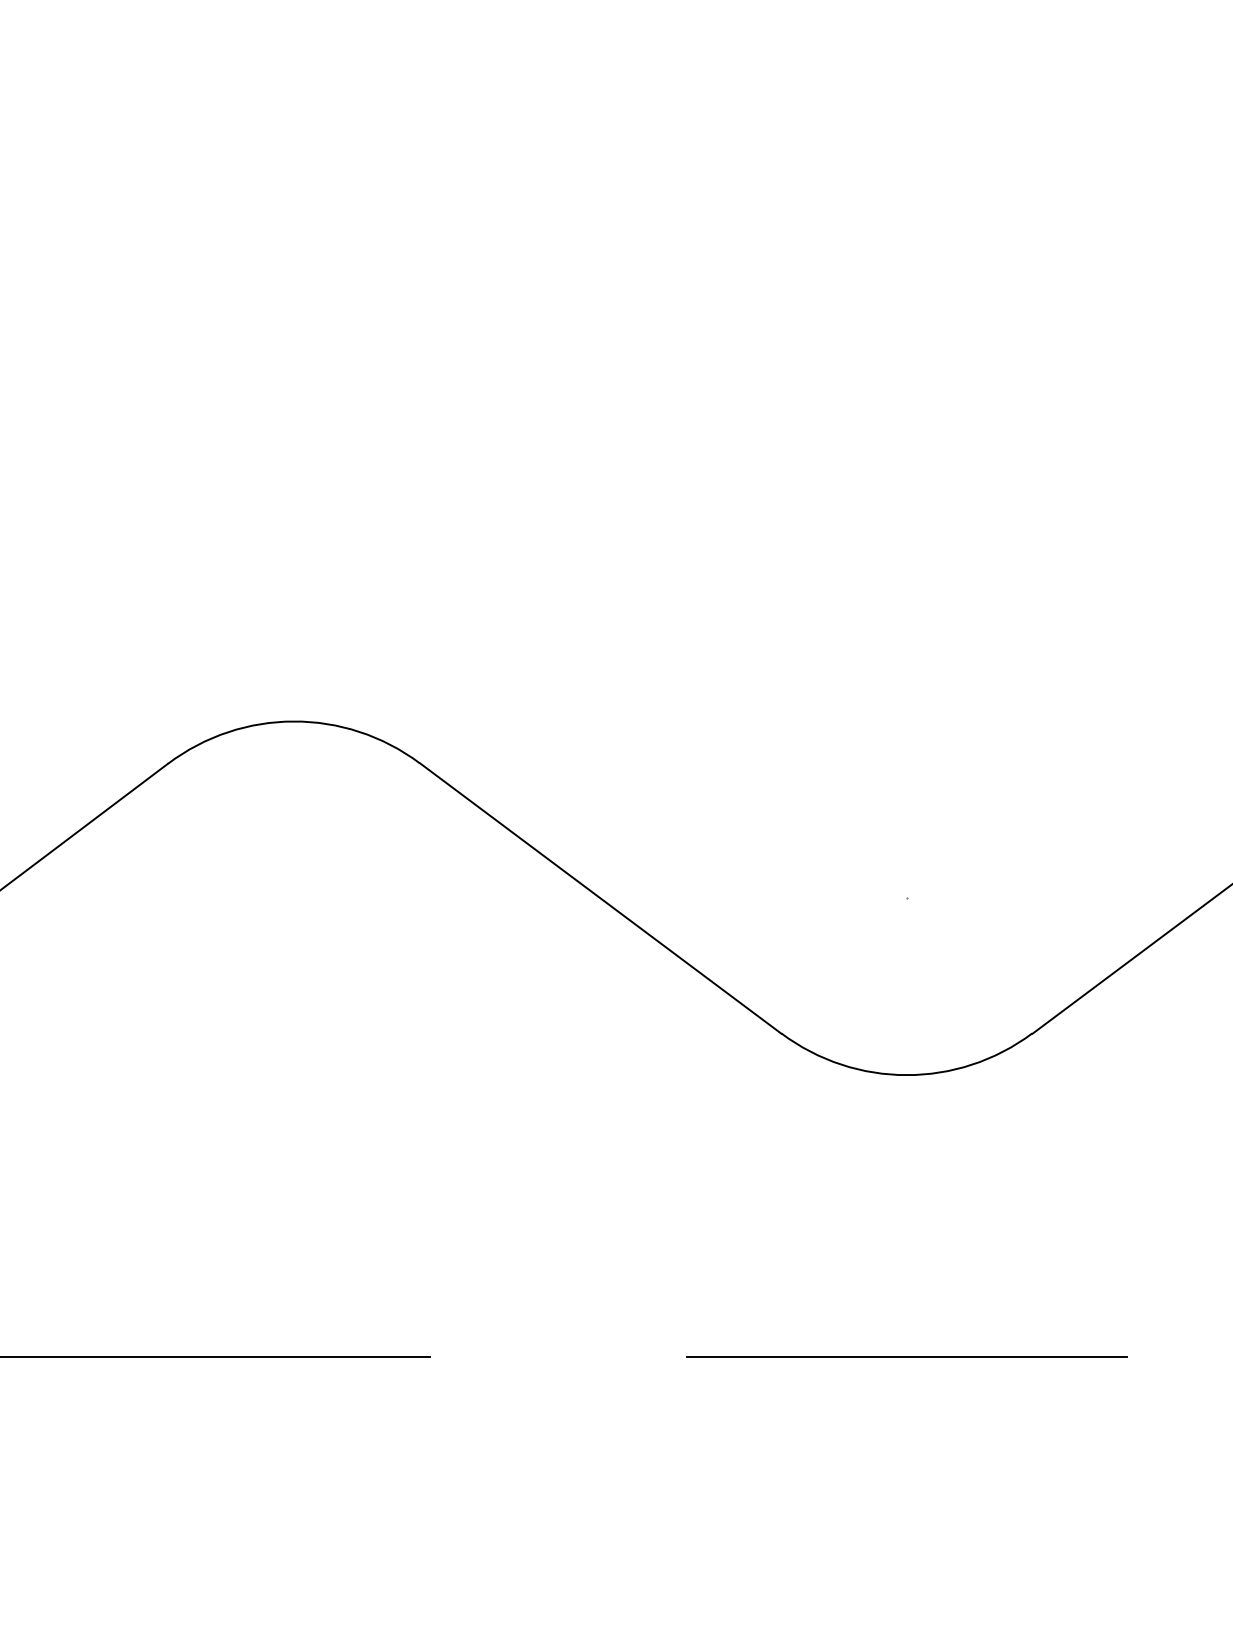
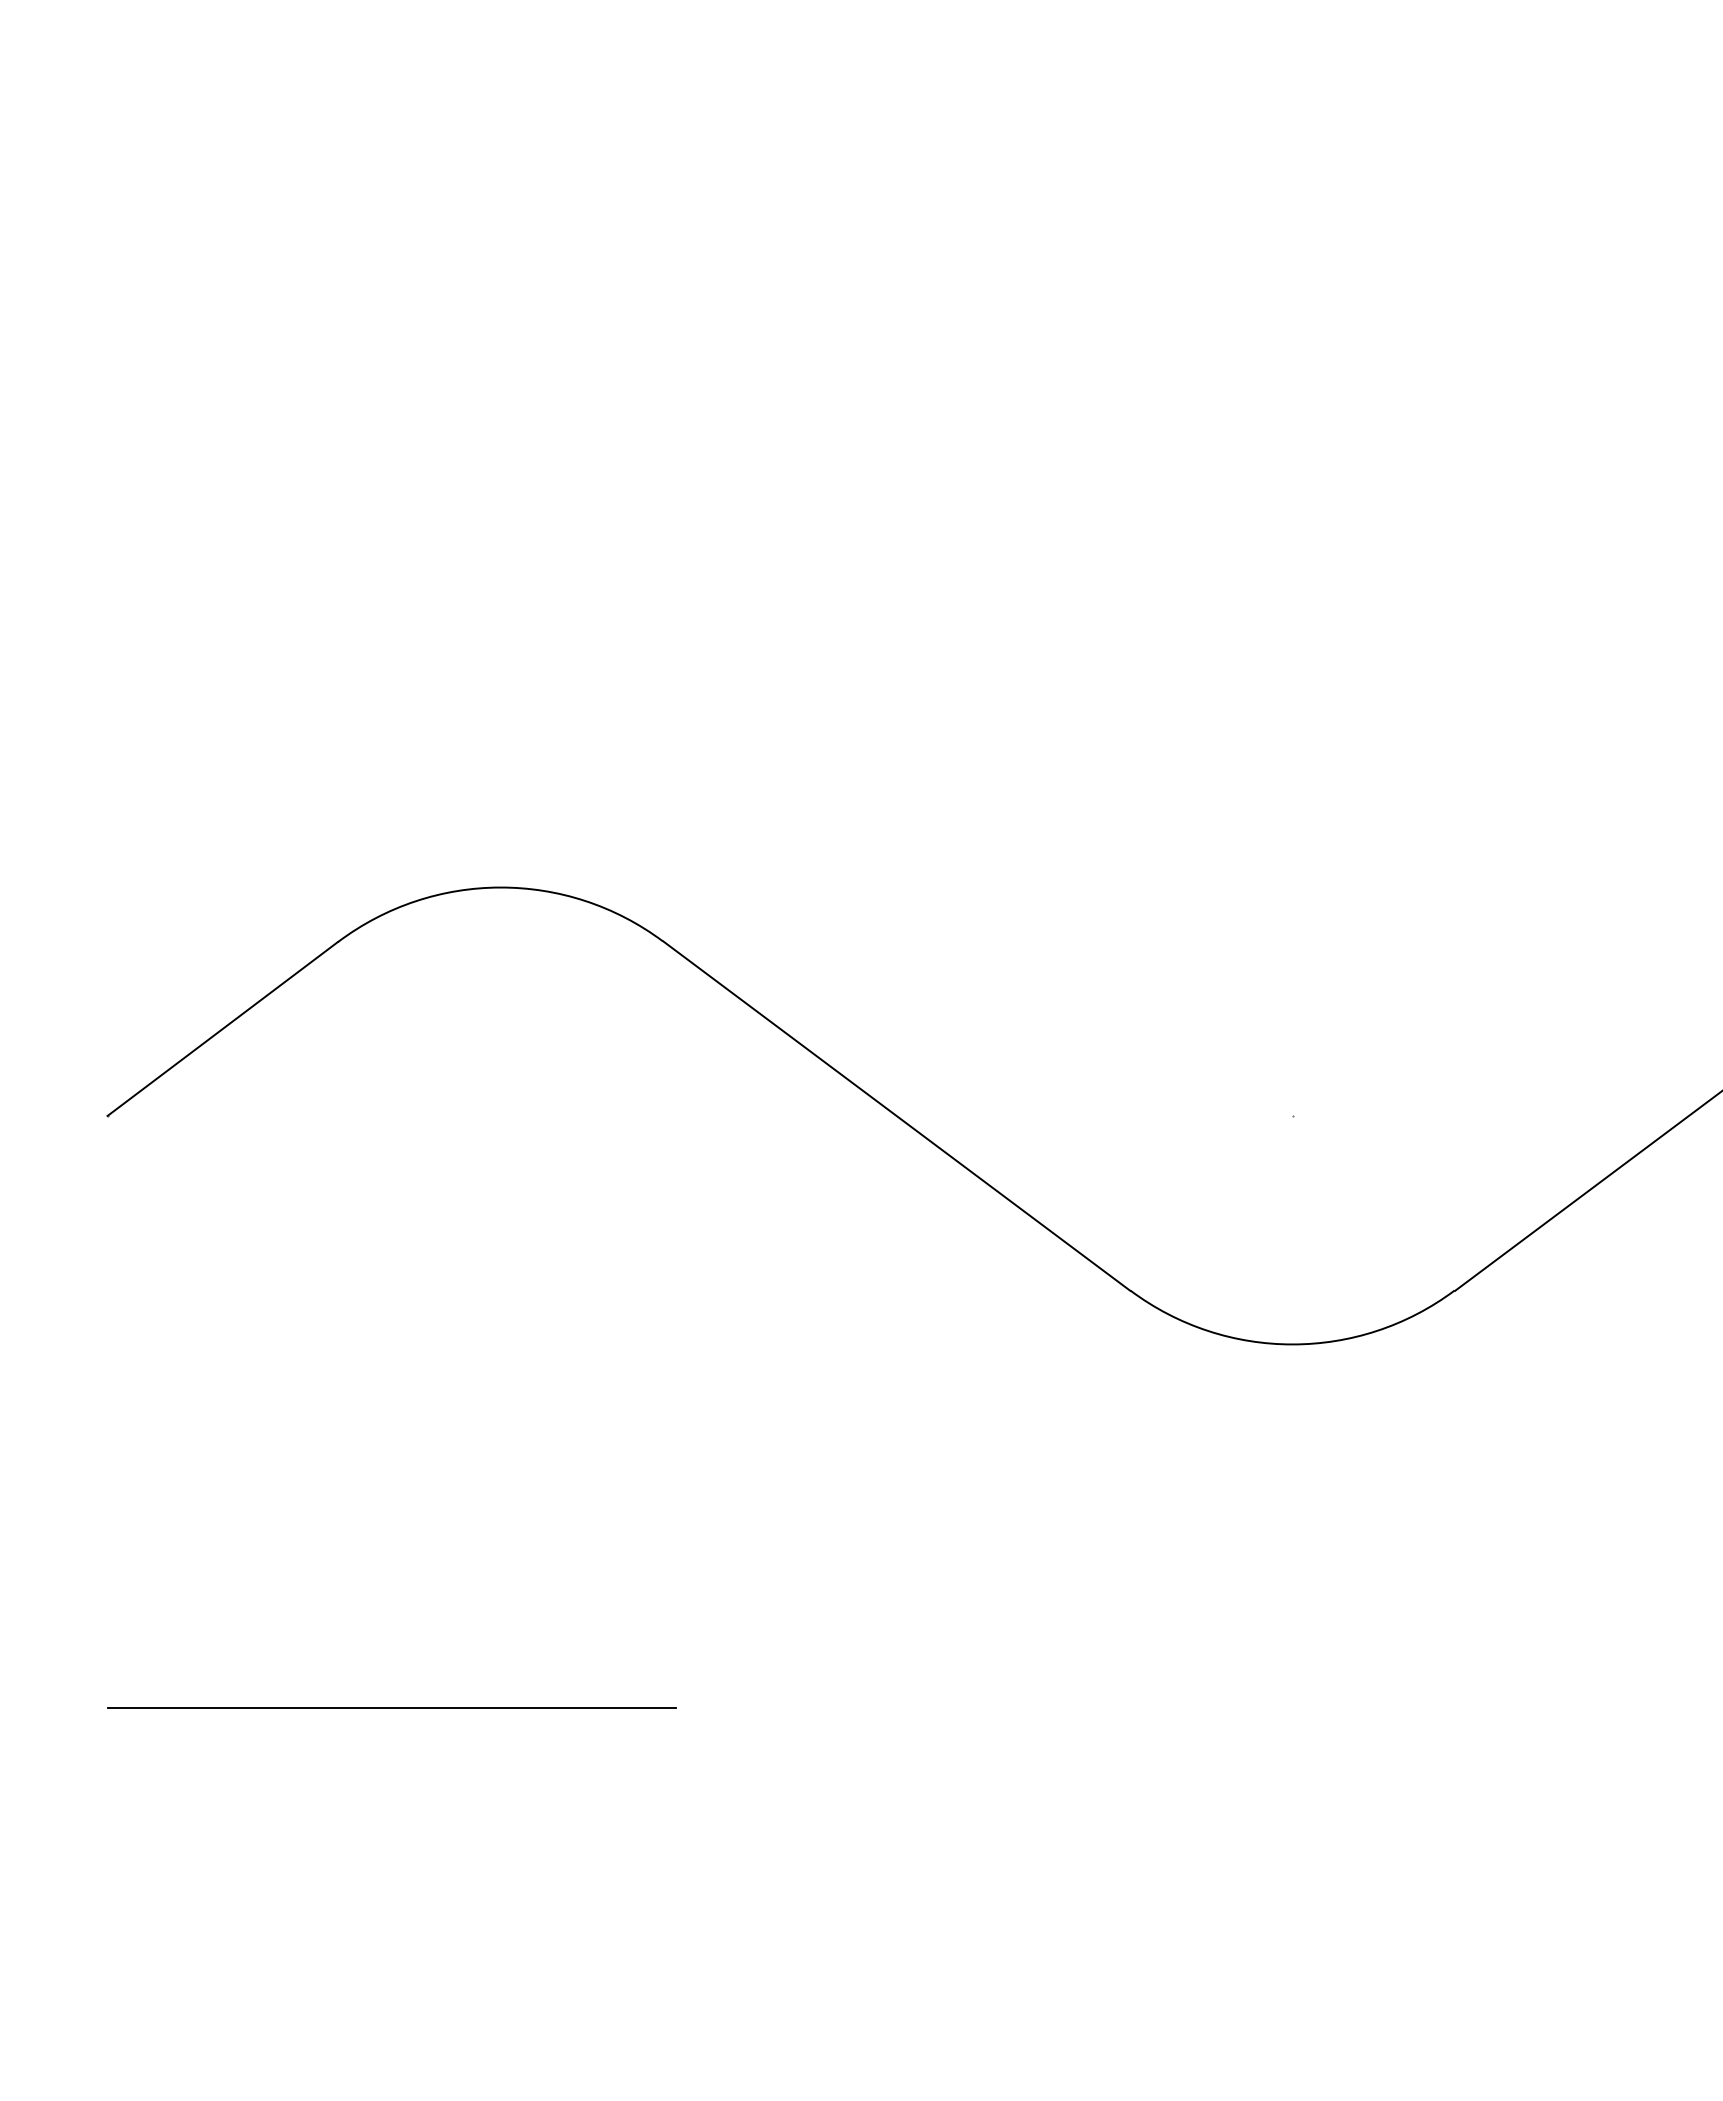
line: (906, 1356) -> (1292, 1708), removed

